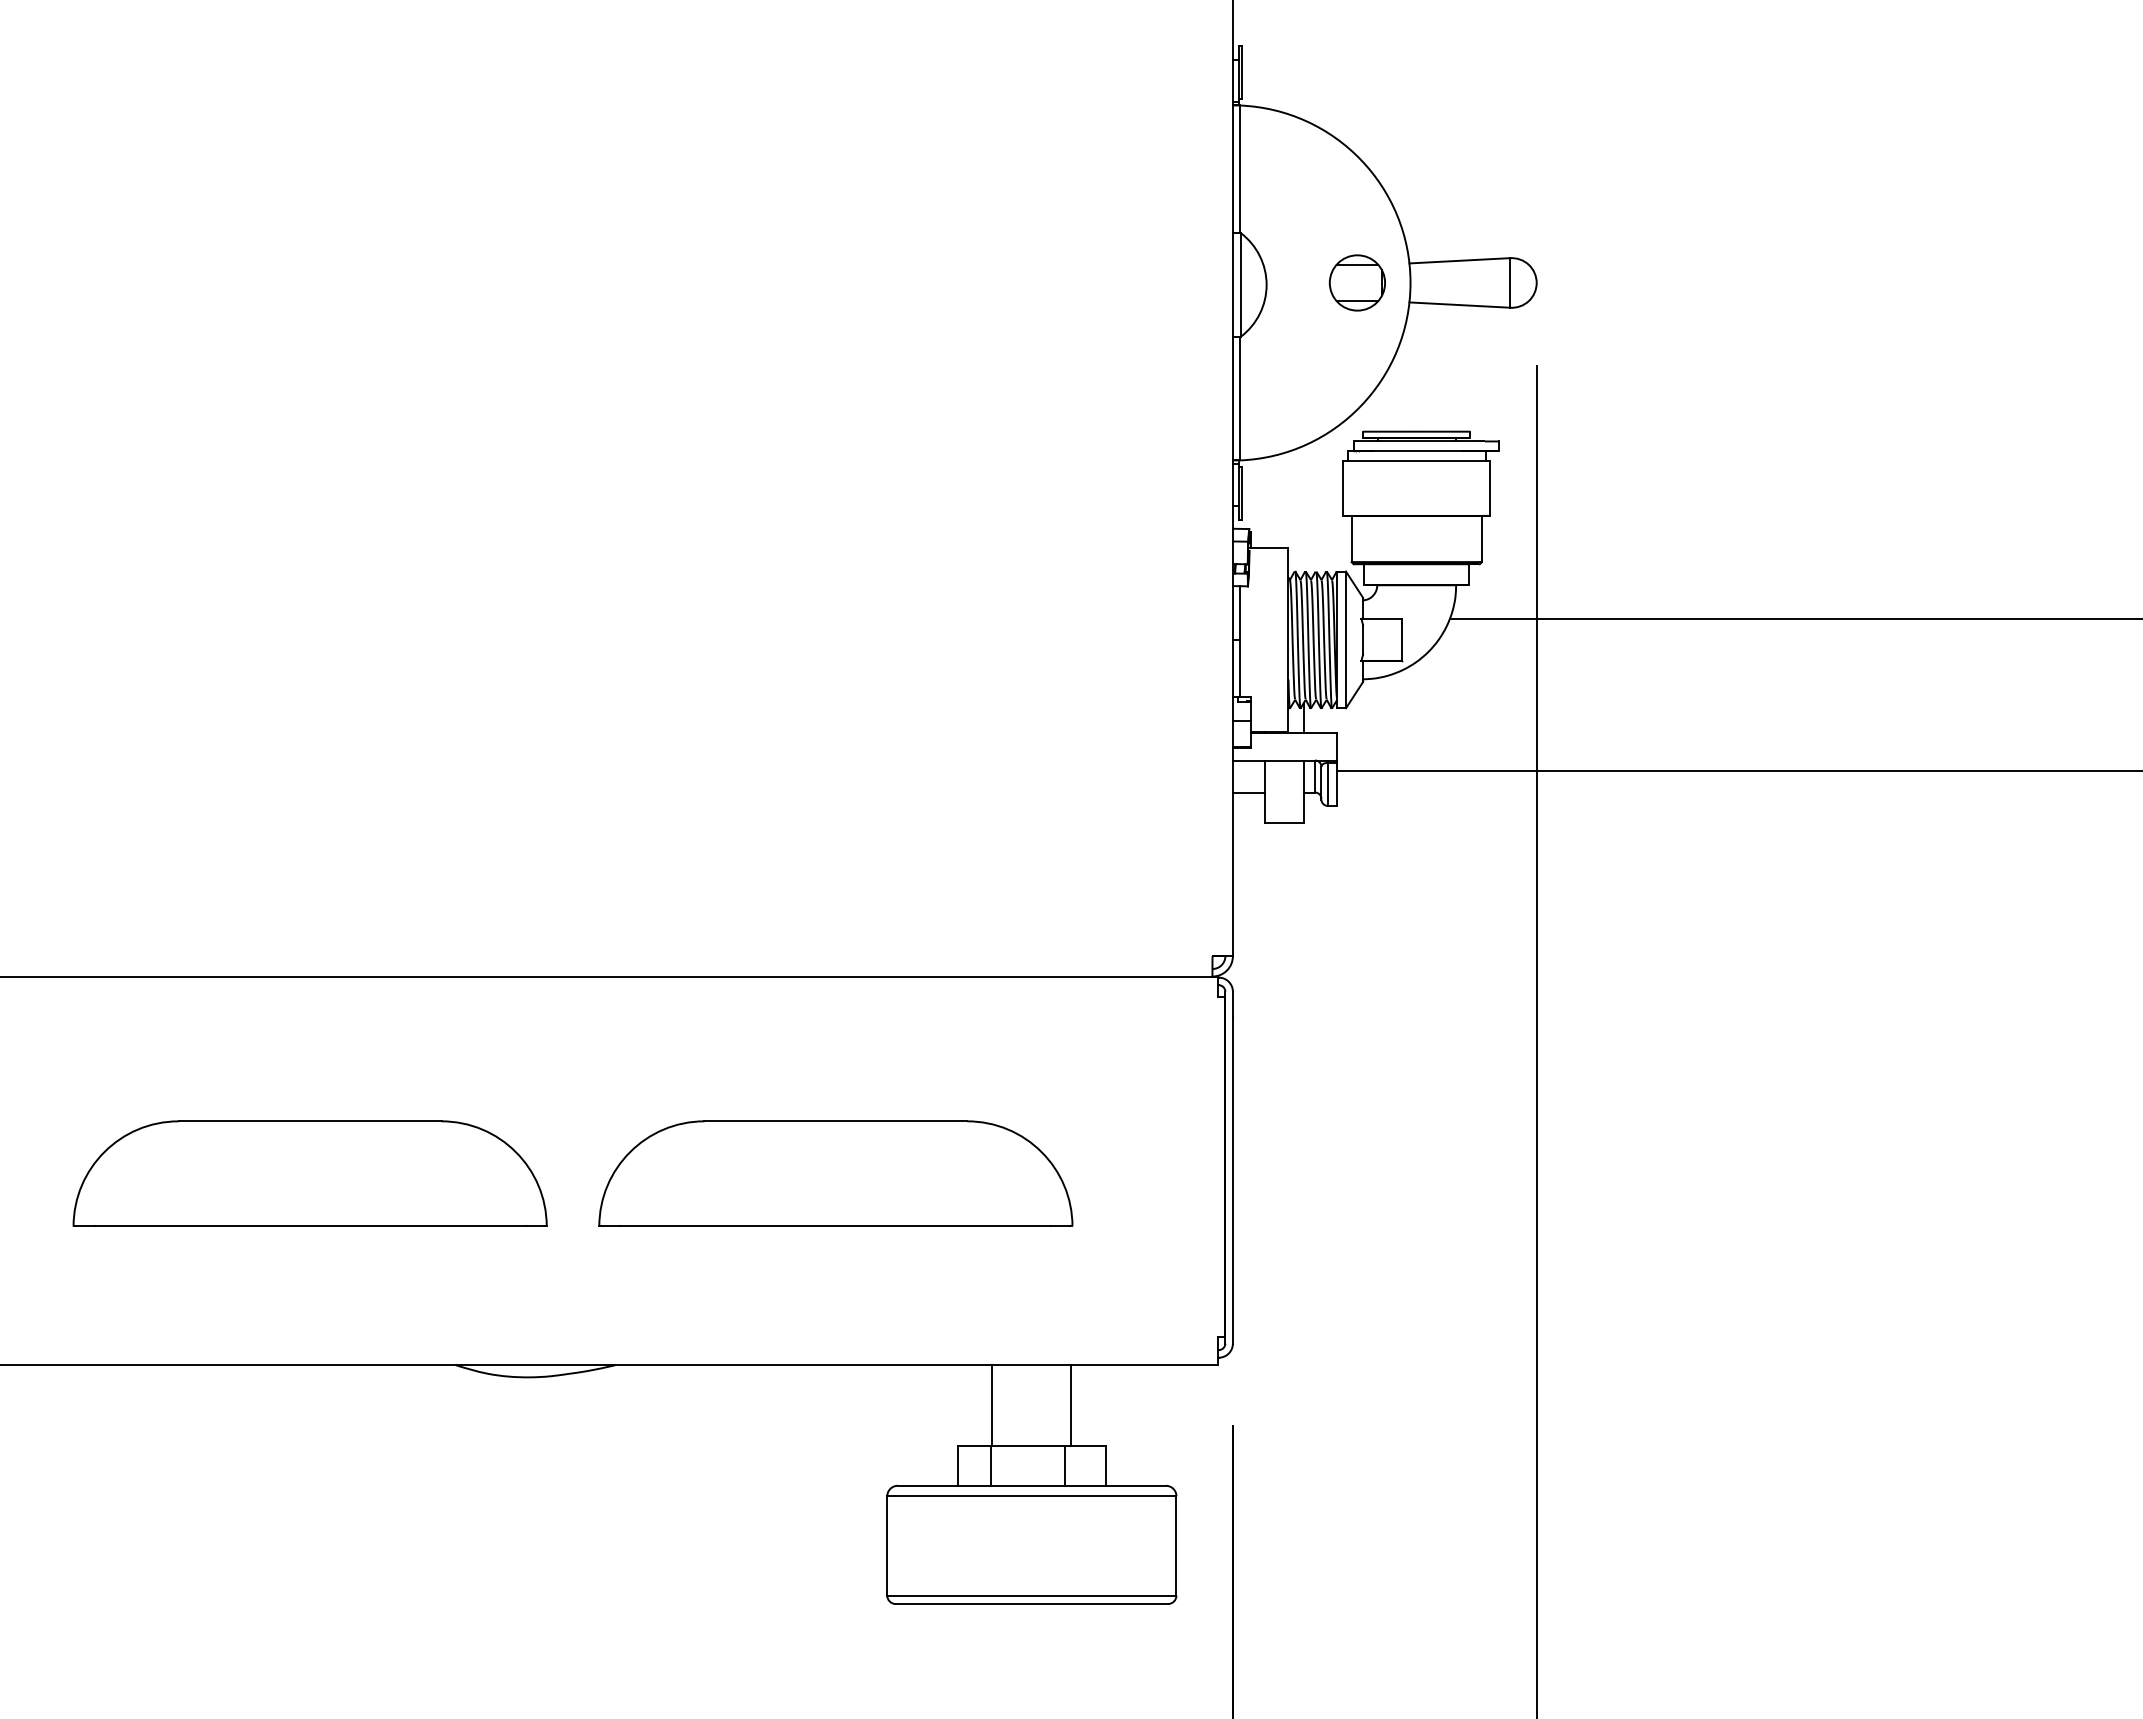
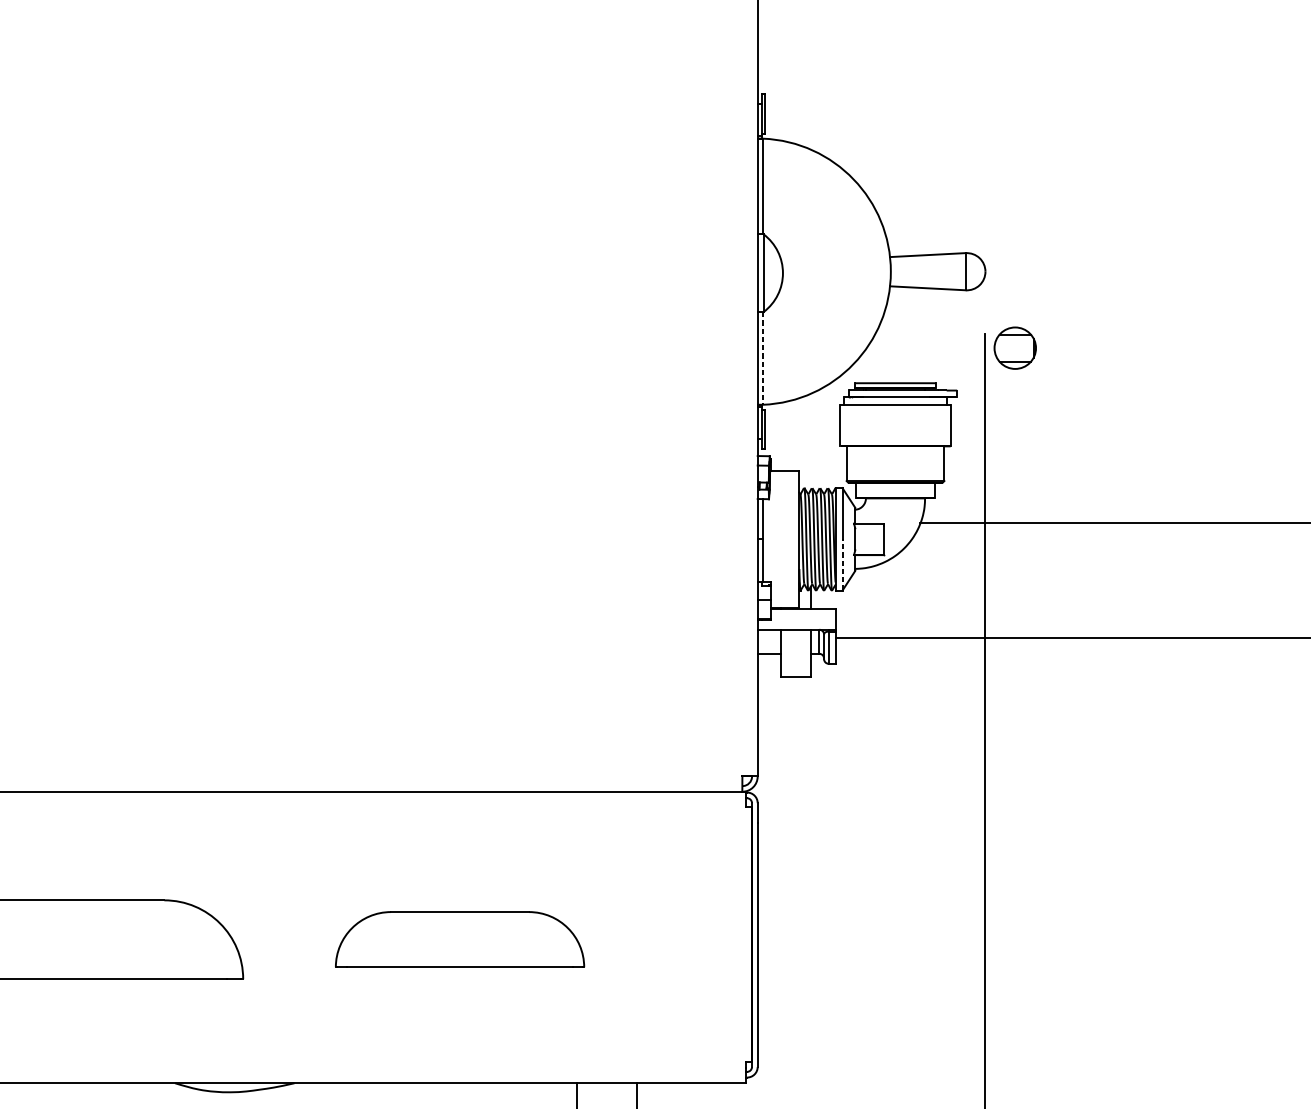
part: (1356, 282) -> (1014, 347), moved
line: (1239, 398) -> (762, 358), solid -> dashed
line: (1346, 673) -> (842, 564), solid -> dashed
part: (835, 1173) -> (459, 939), size x0.7

